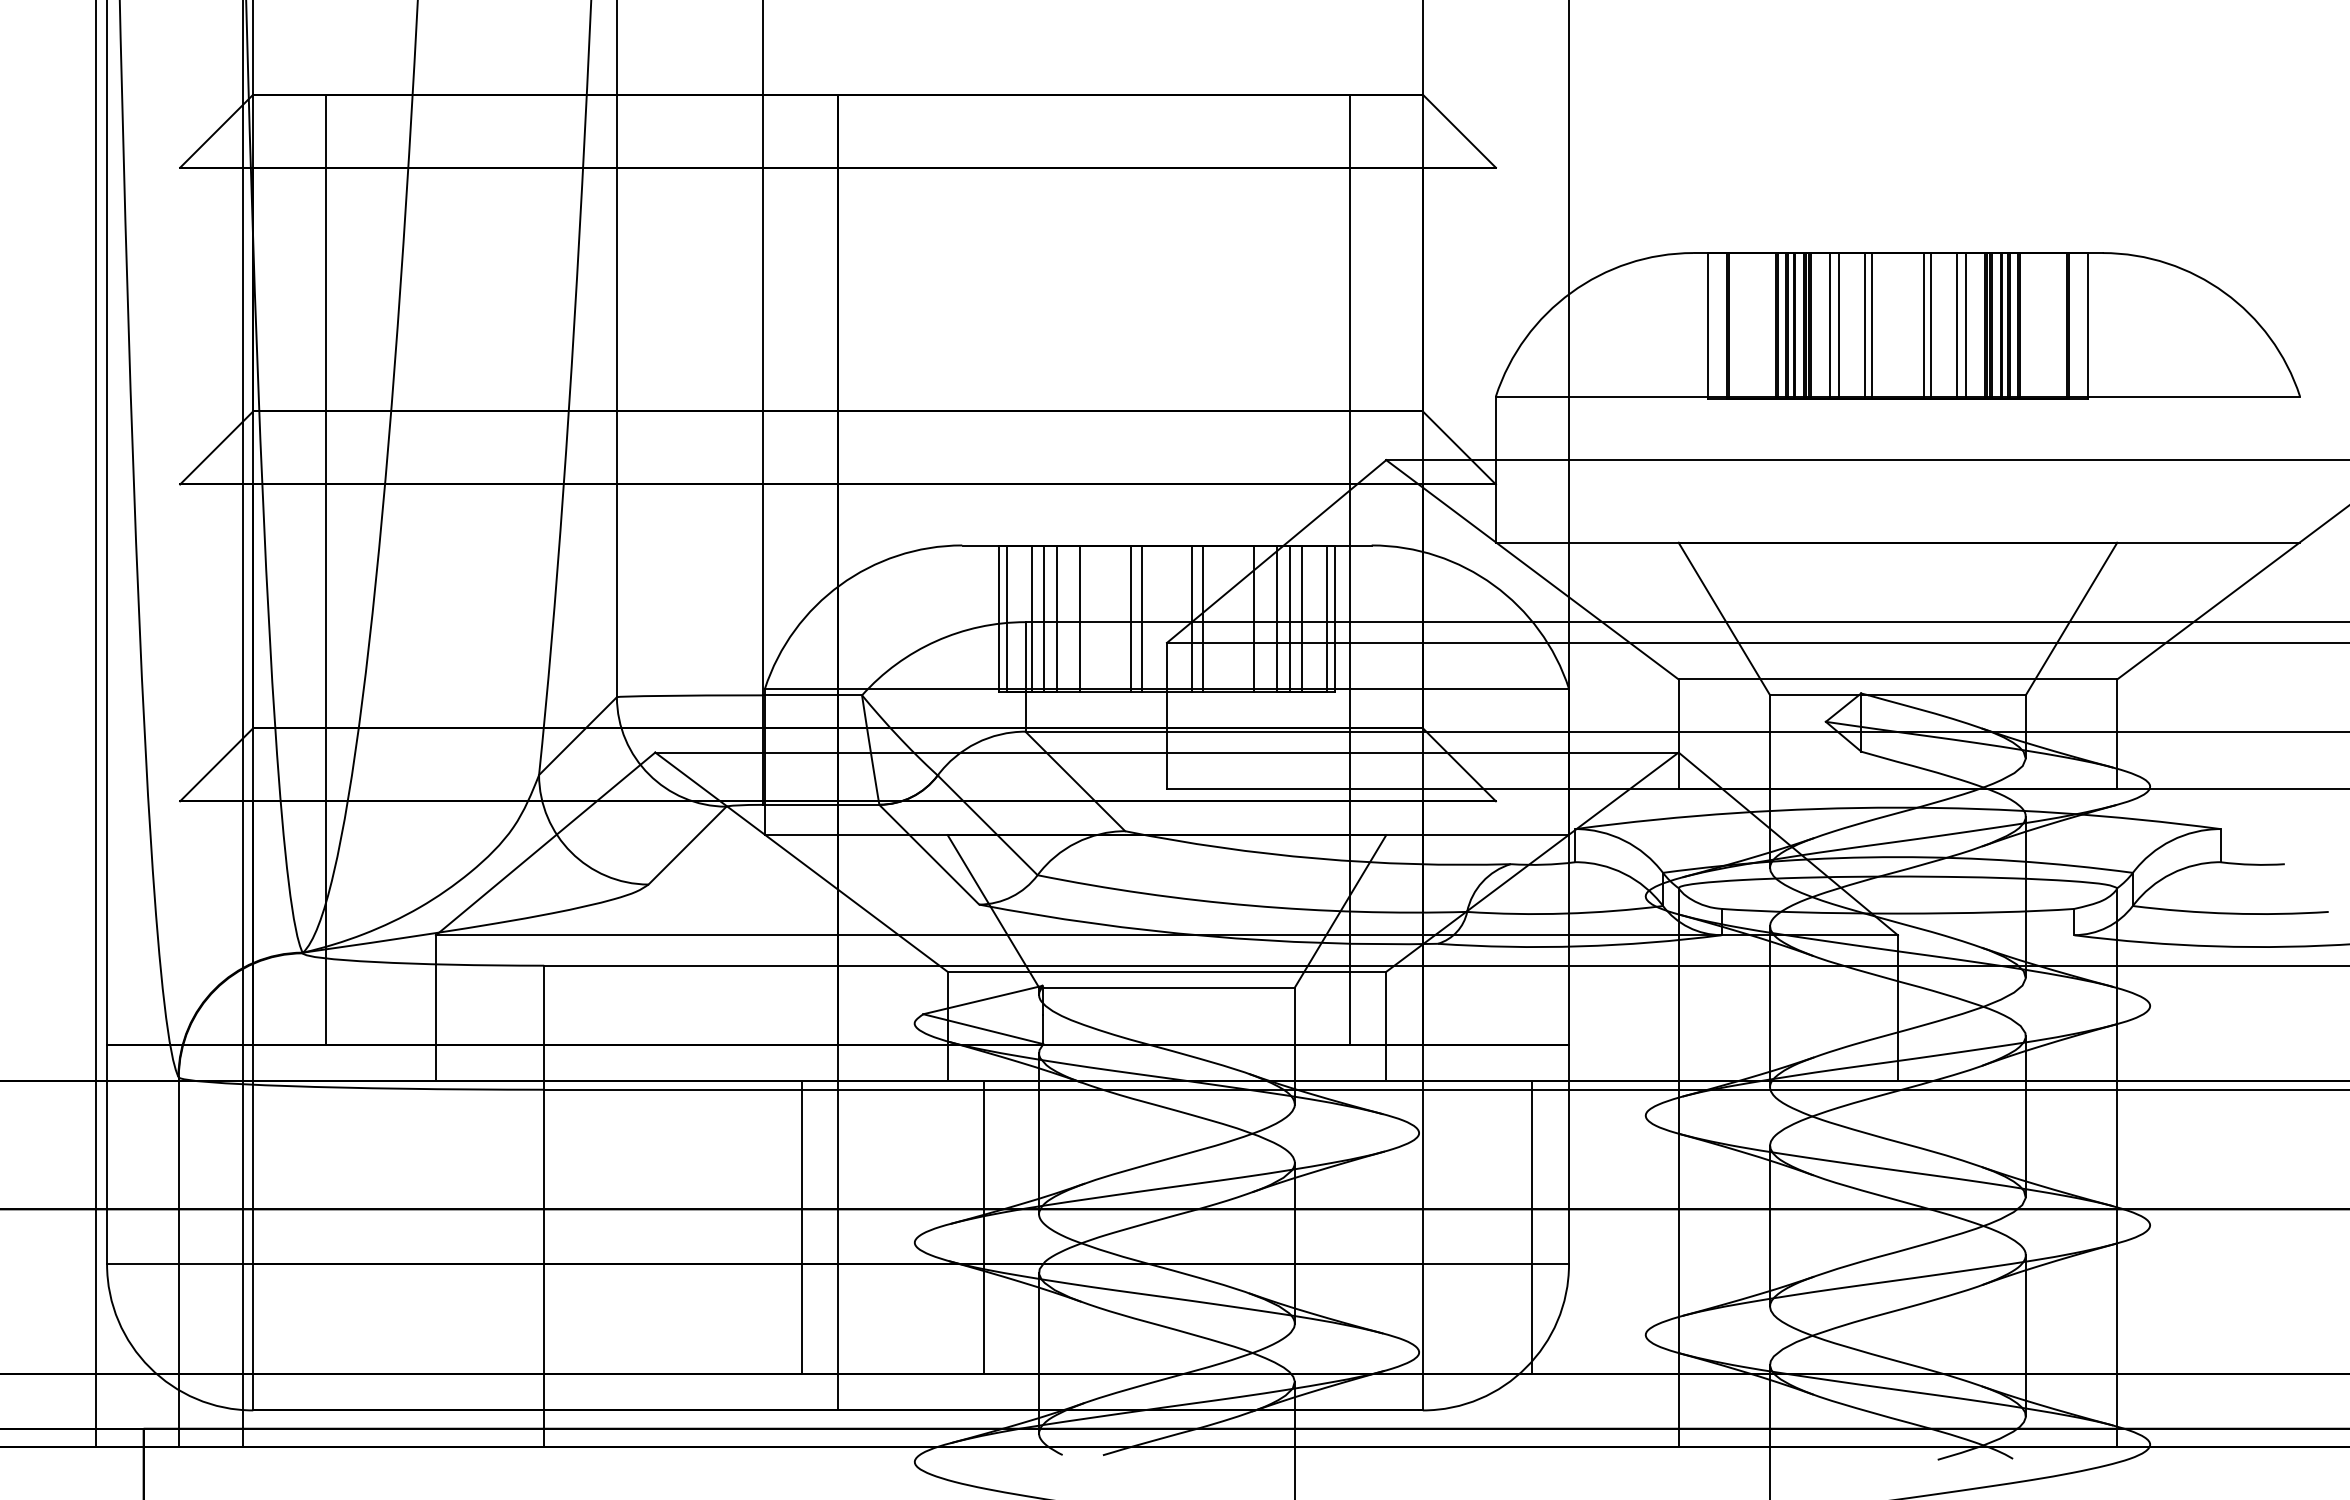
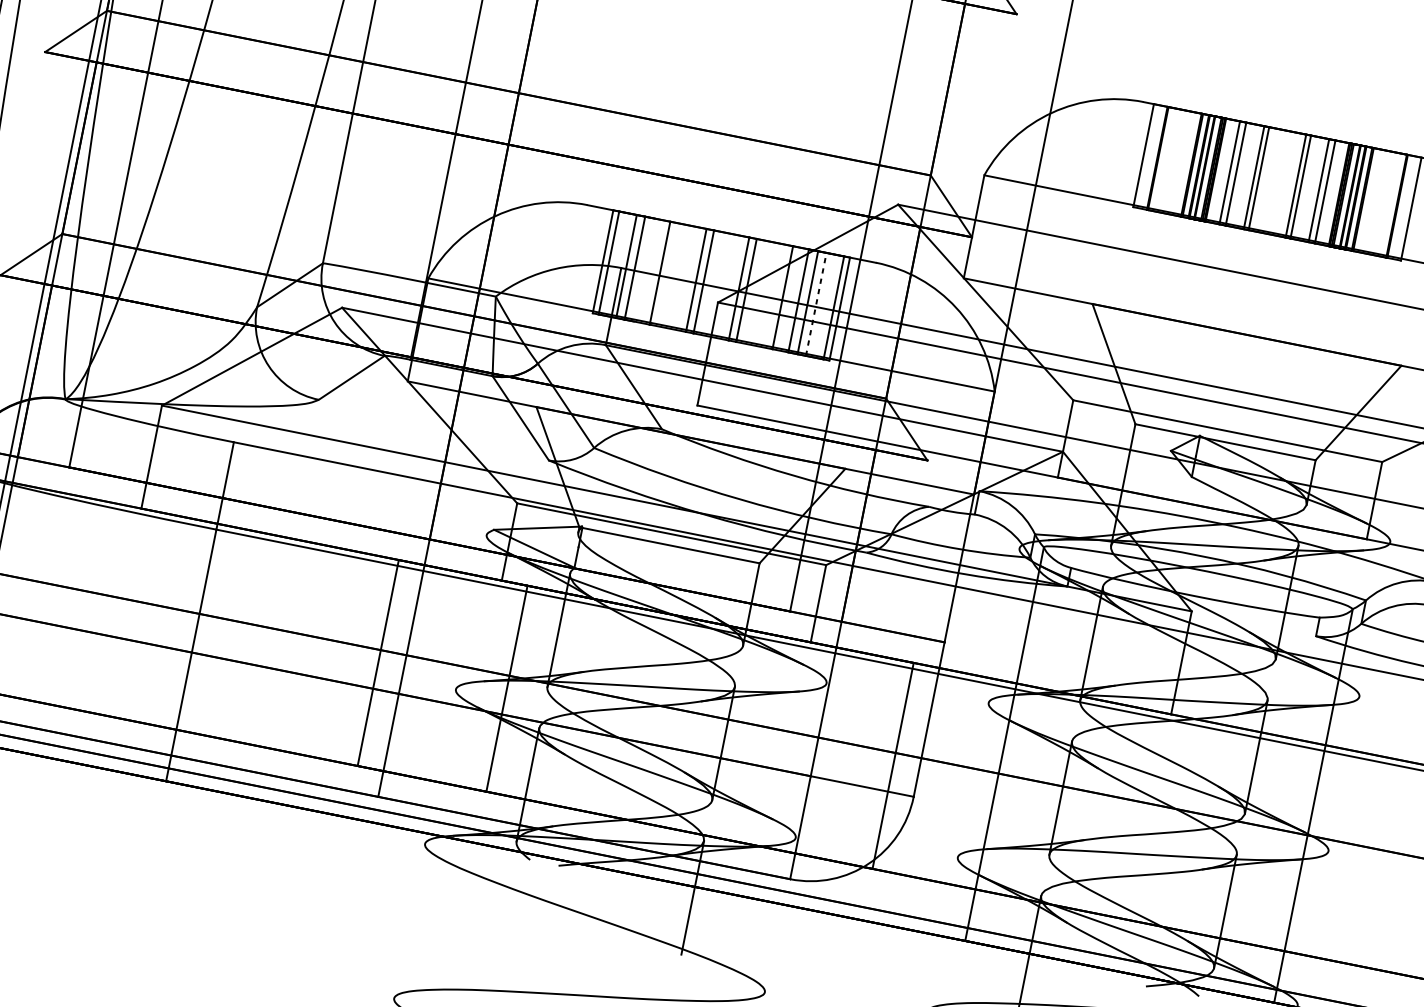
line: (1057, 618) -> (644, 269), removed
line: (1301, 618) -> (816, 304), solid -> dashed

